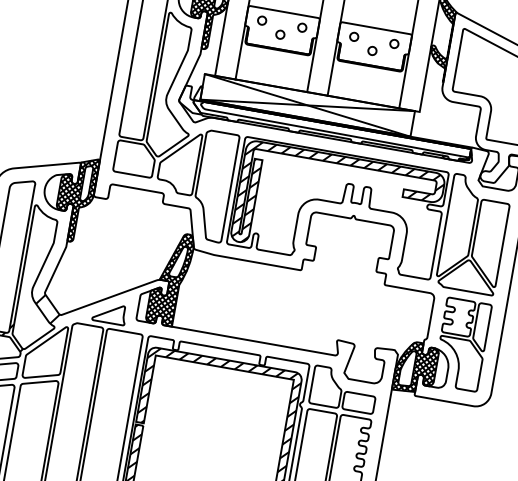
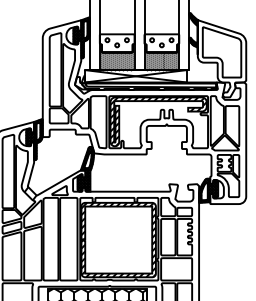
hatch: (273, 65) -> (116, 60), added
hatch: (367, 73) -> (161, 56), added

